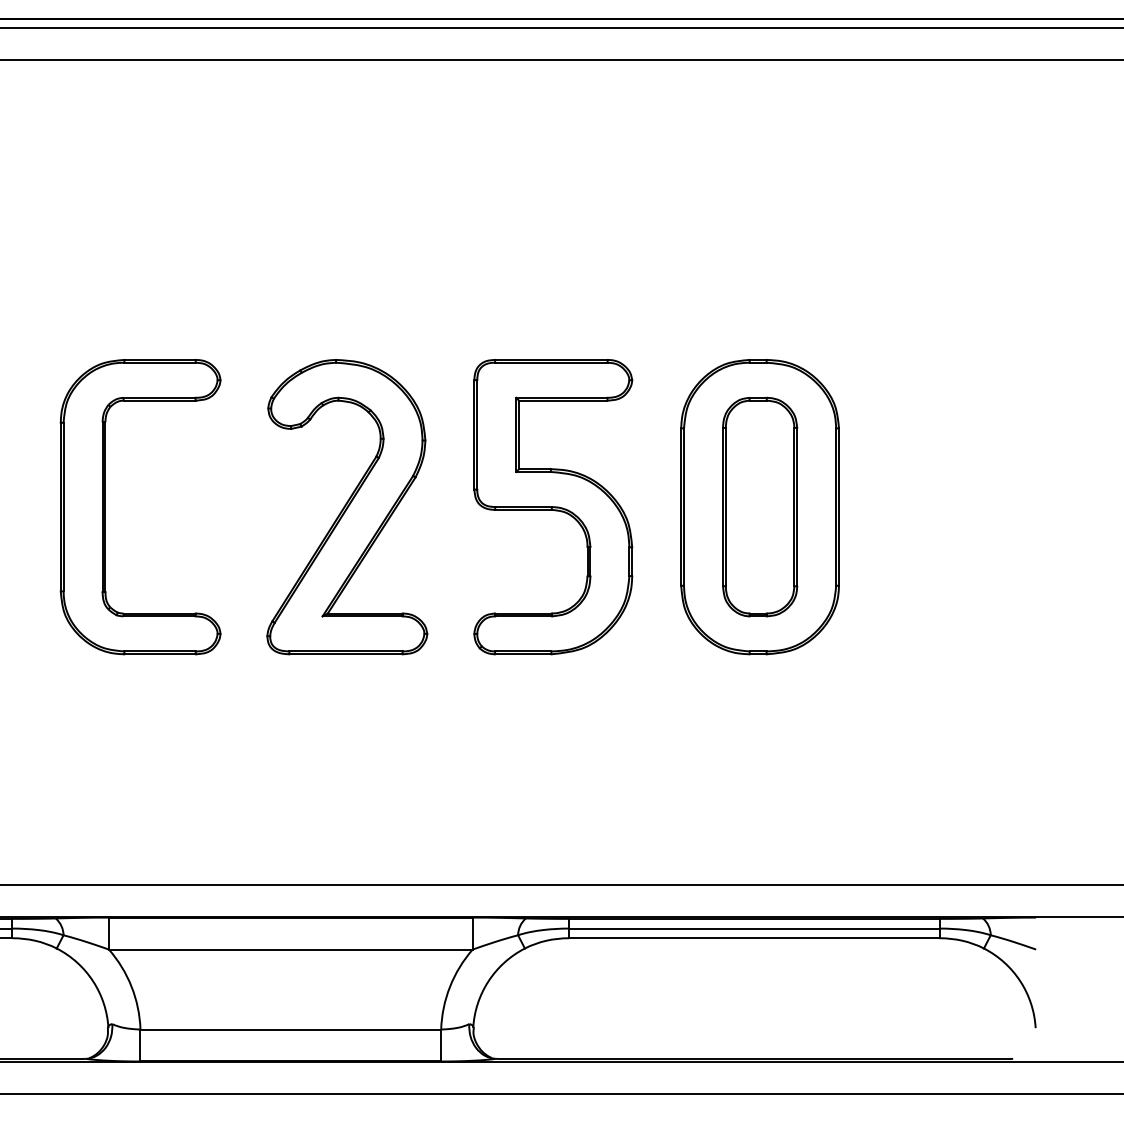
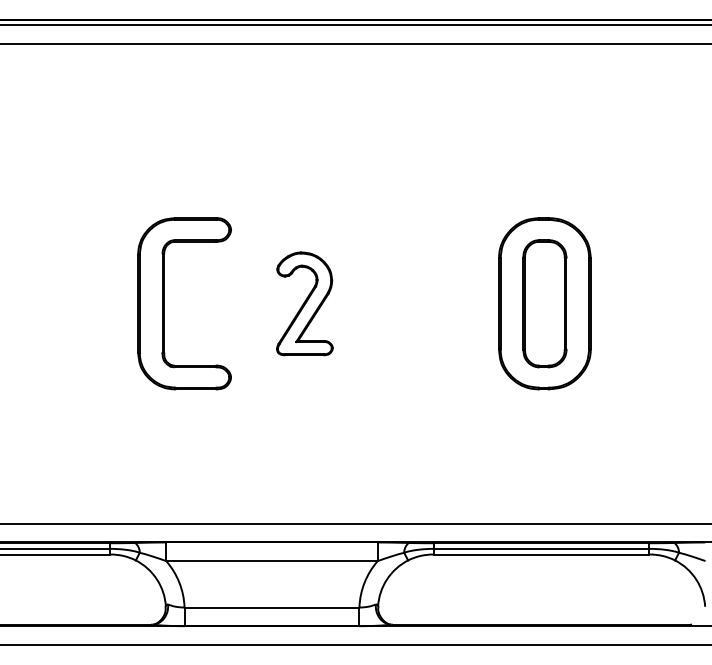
part: (346, 506) -> (304, 303), size x0.6
part: (553, 506) -> (424, 303), removed

